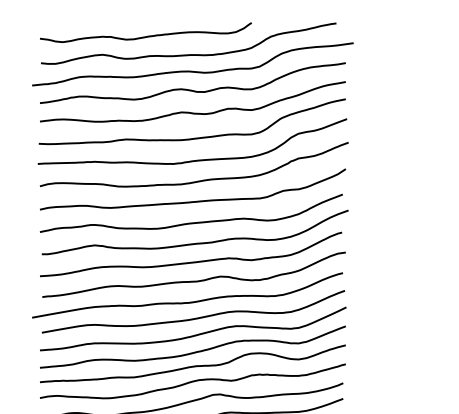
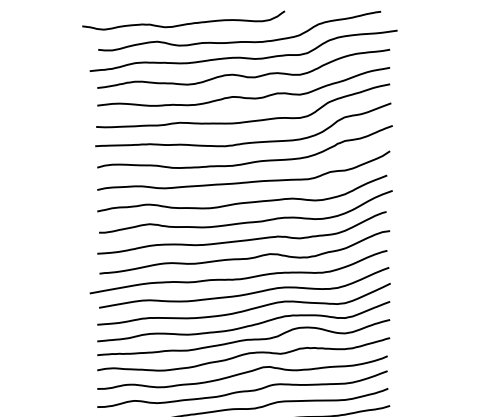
curve: (145, 35) -> (183, 23), moved

